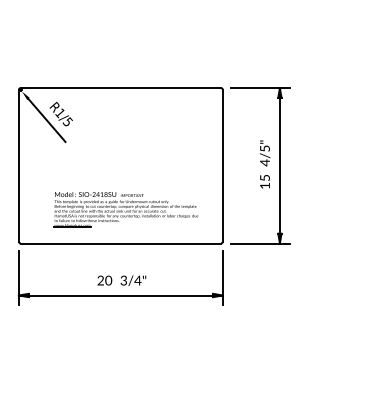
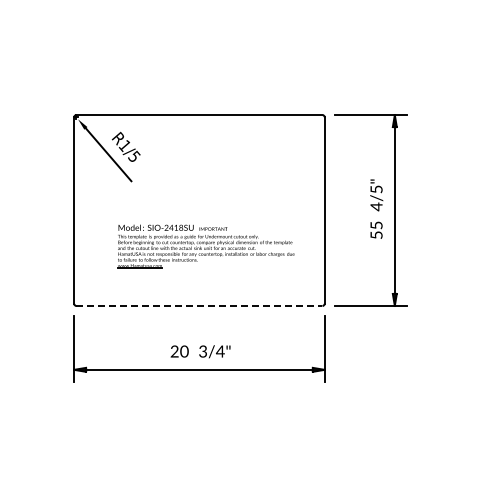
text: (264, 185) -> (376, 234), 15 -> 55
part: (125, 209) -> (205, 246), moved
line: (120, 243) -> (199, 305), solid -> dashed

